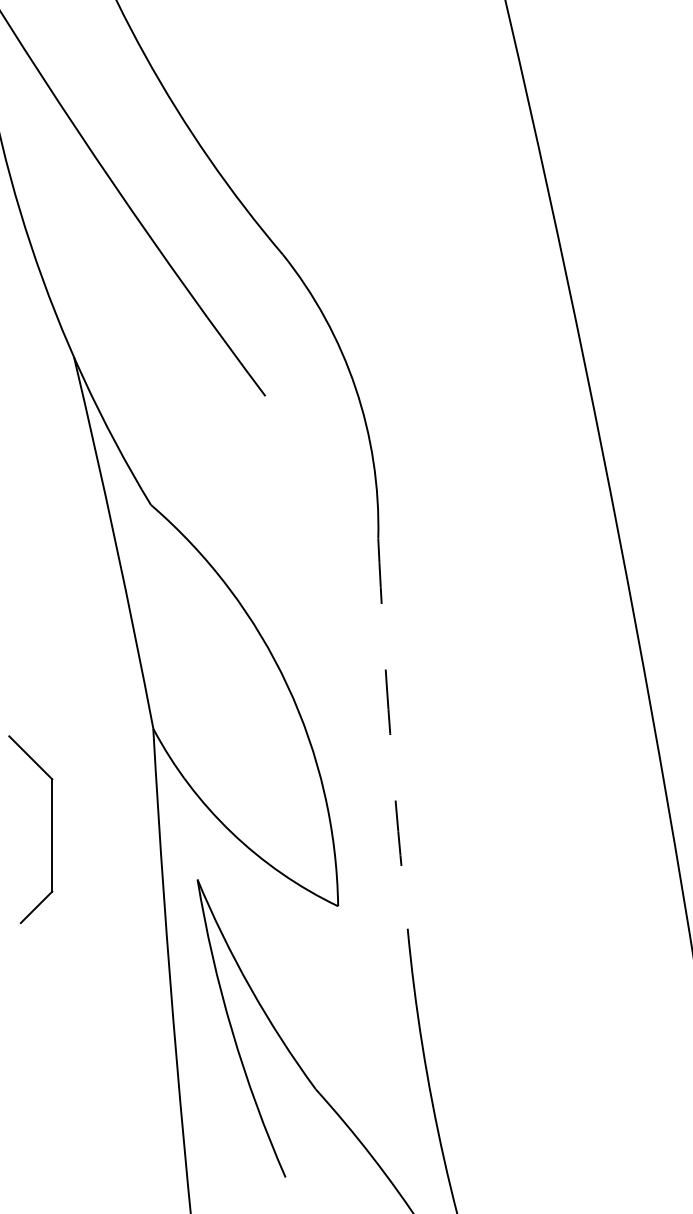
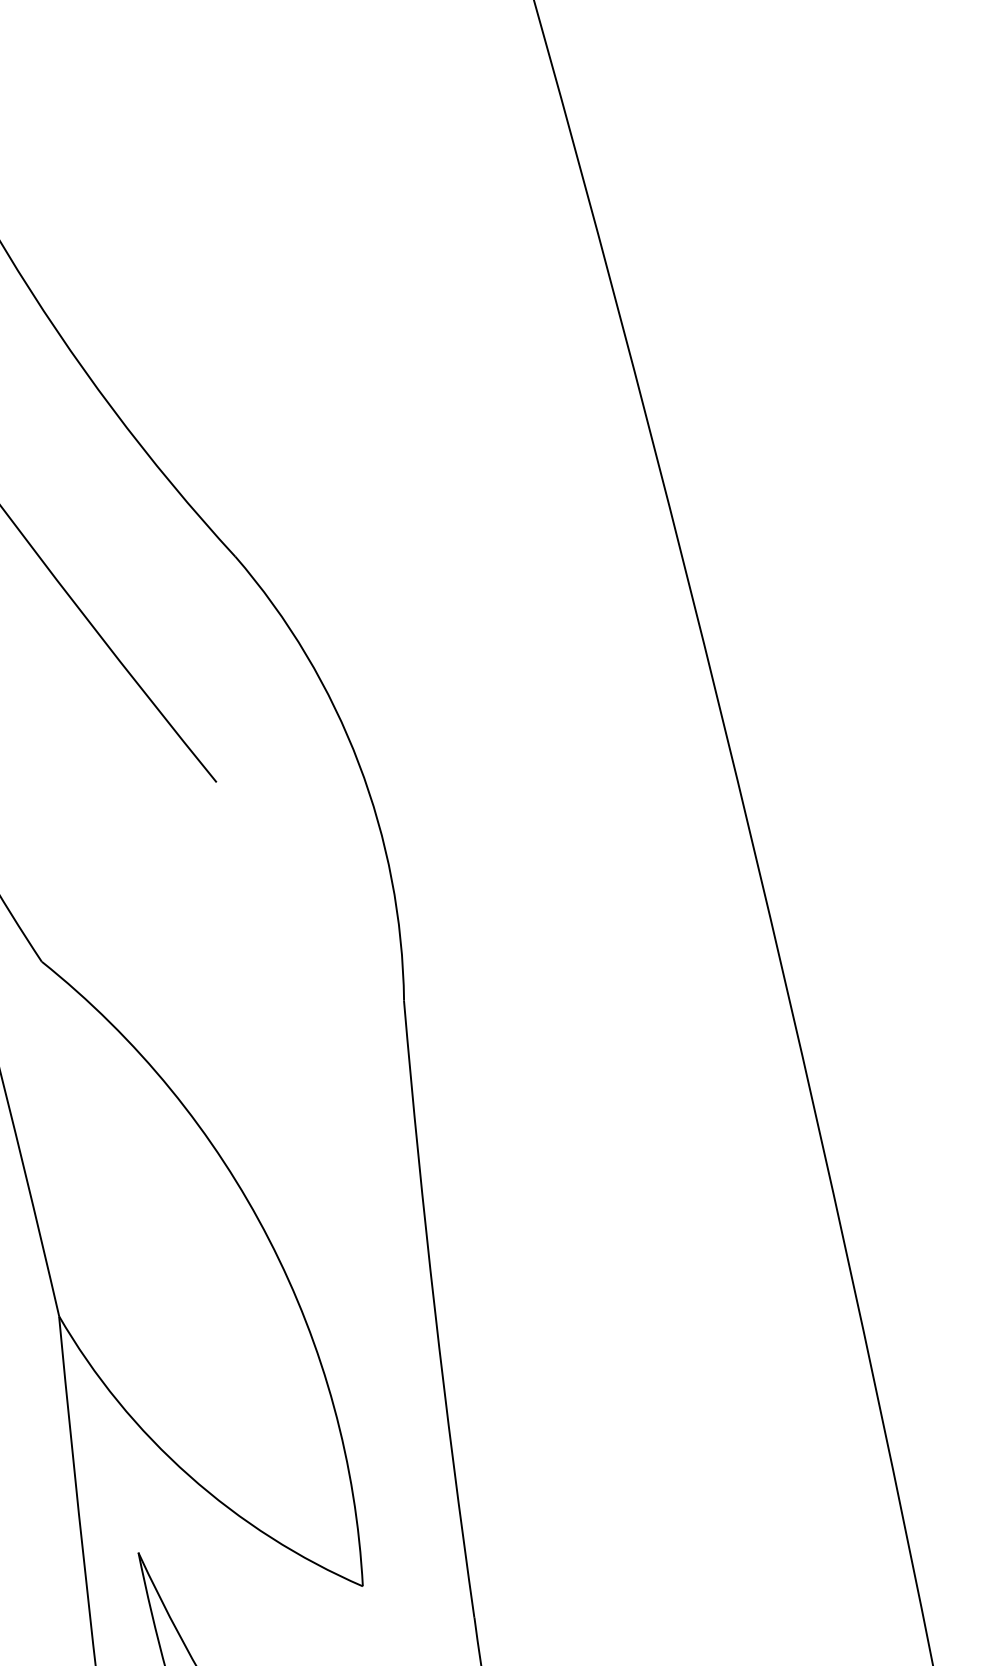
arc: (390, 733) -> (435, 1309), dashed -> solid

